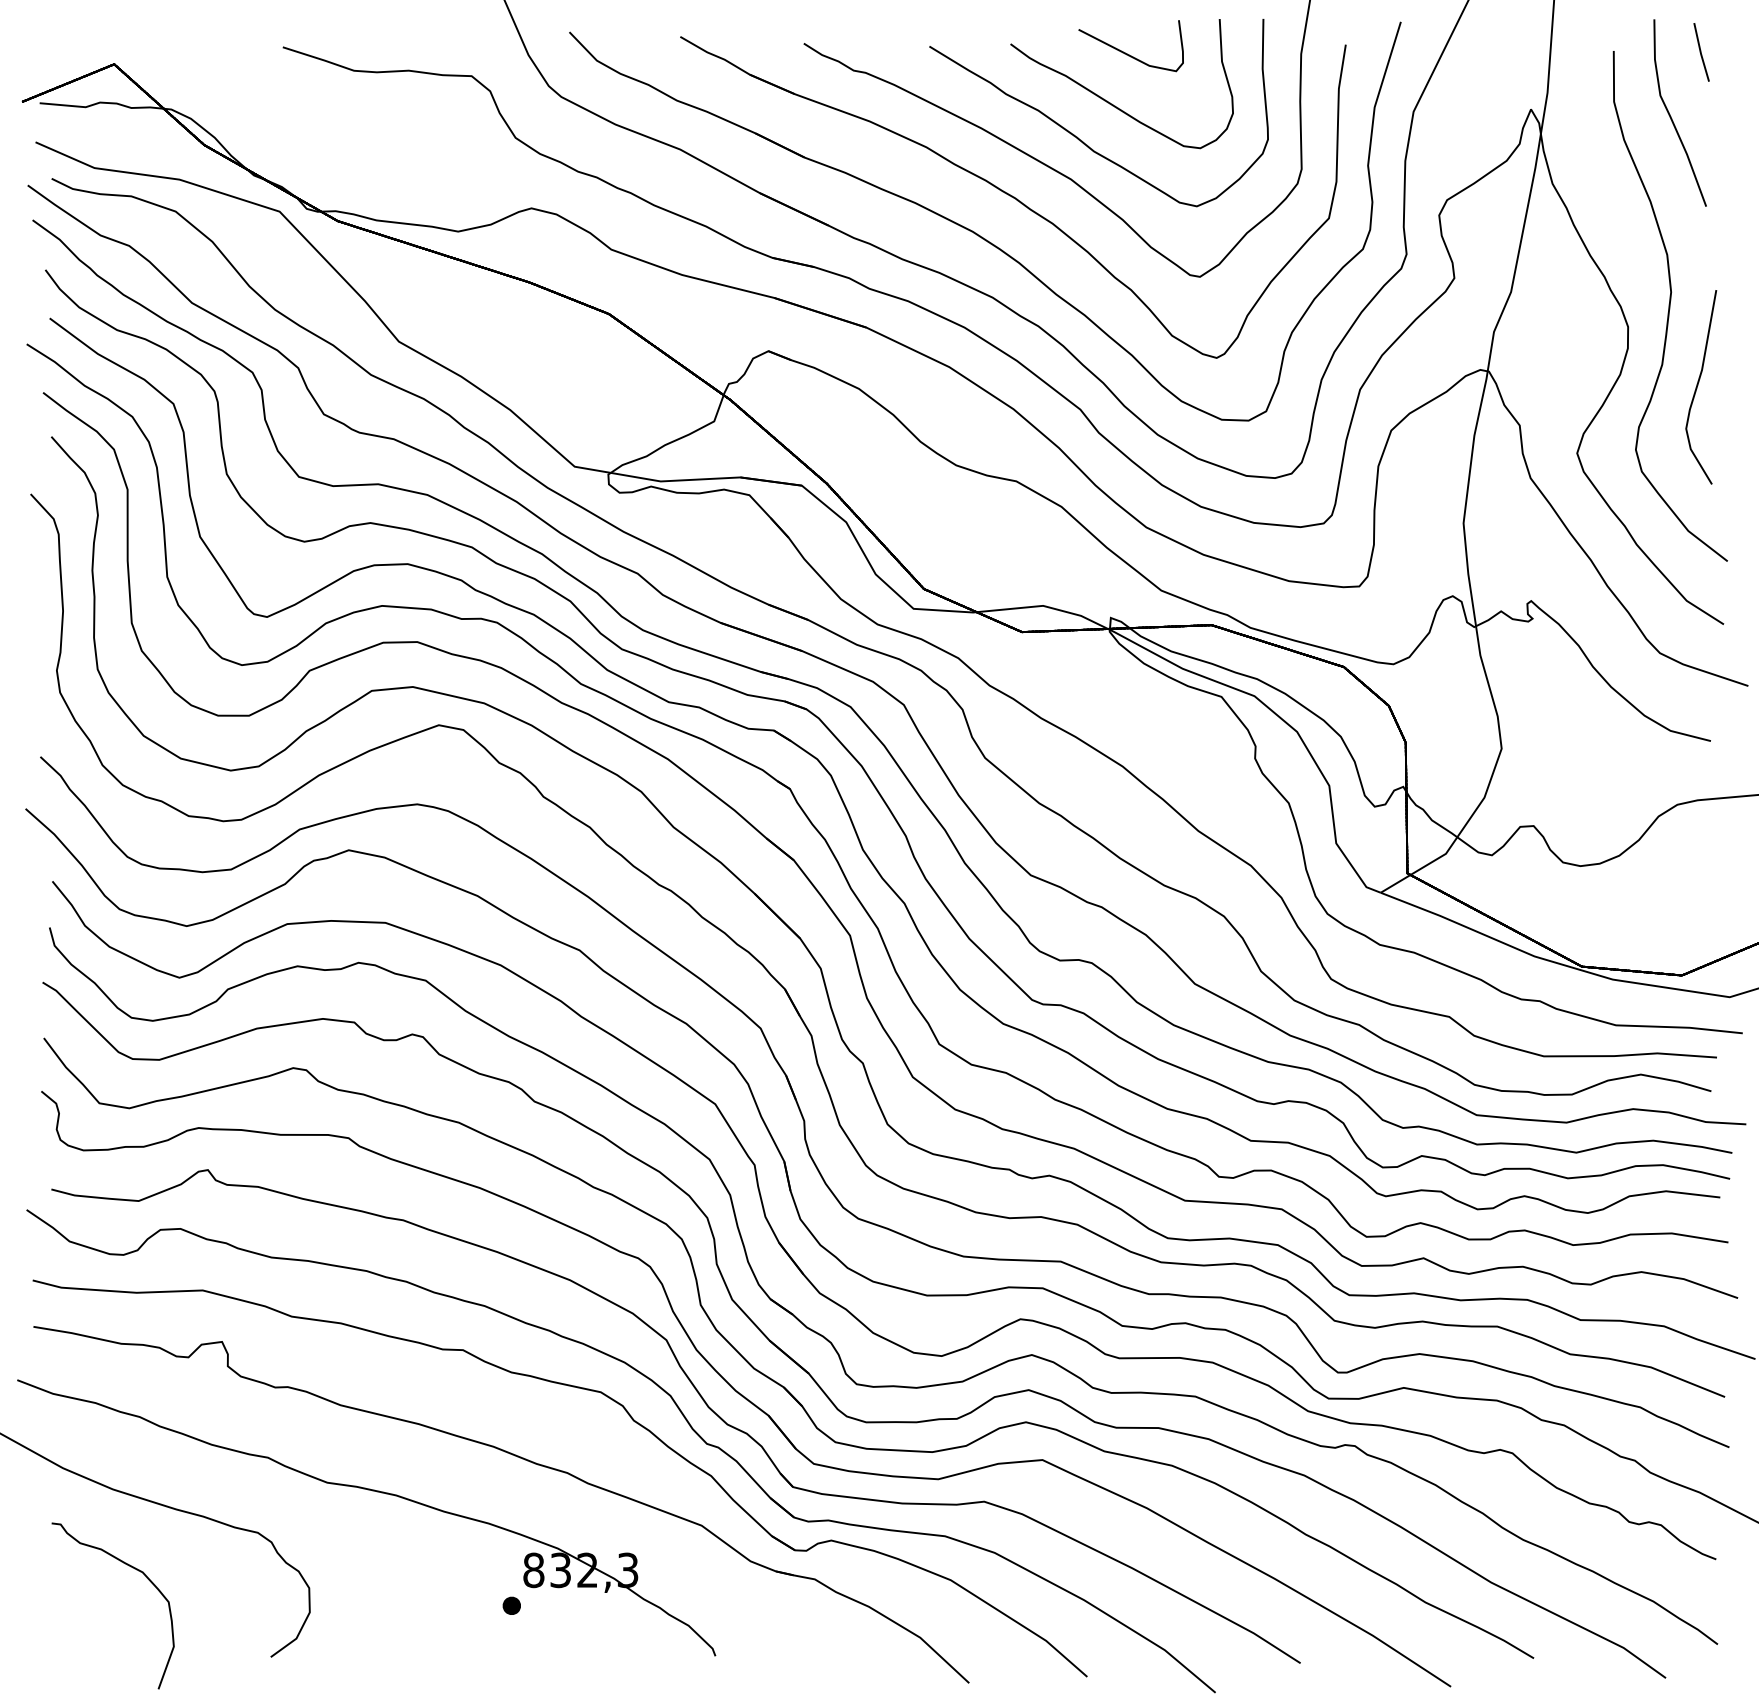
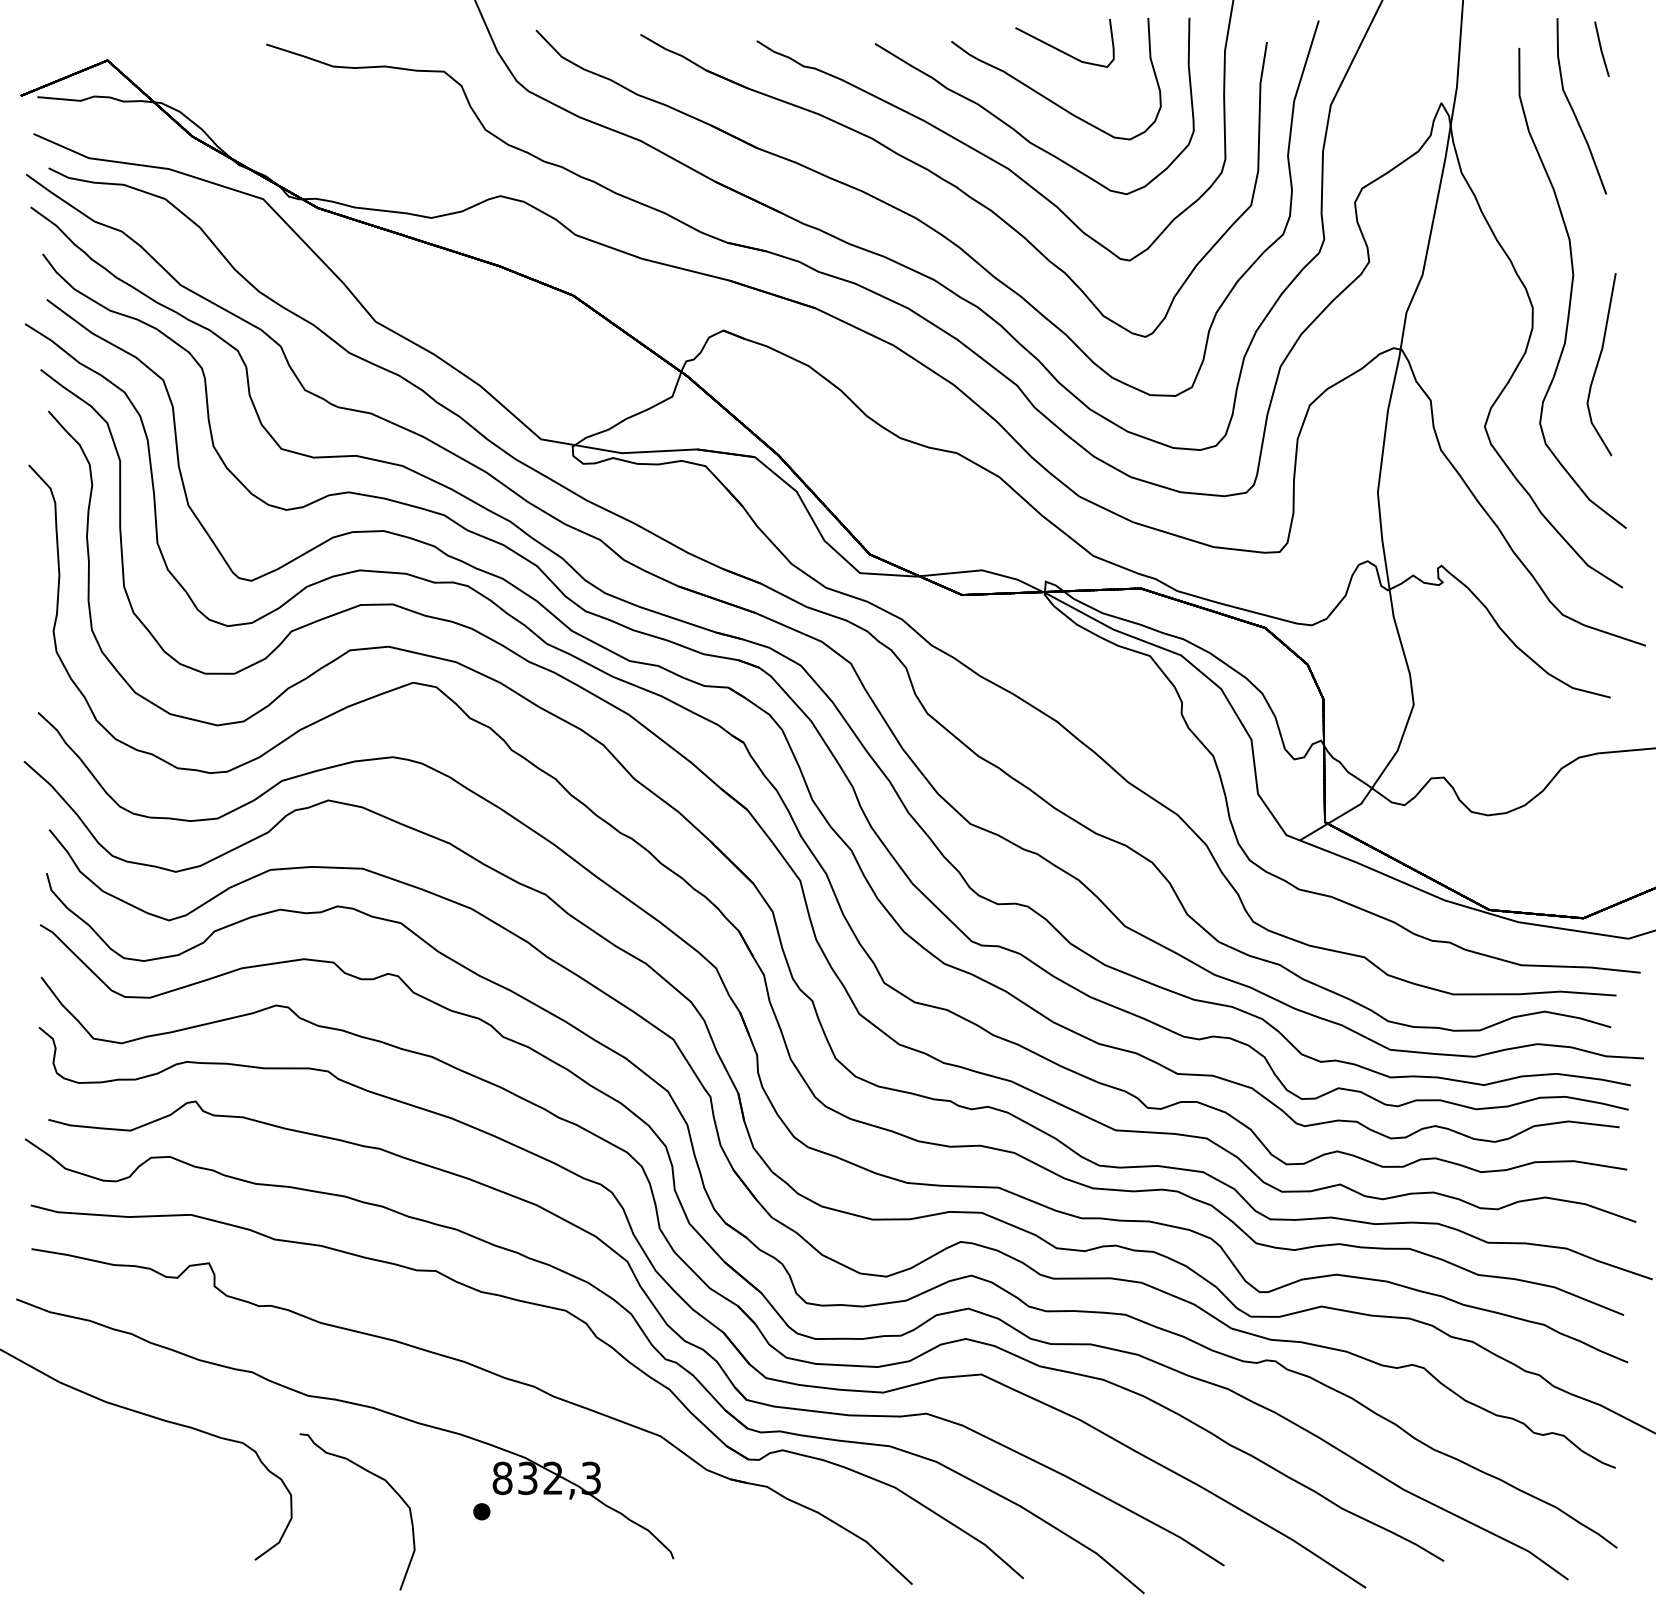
part: (132, 1568) -> (375, 1476), moved

